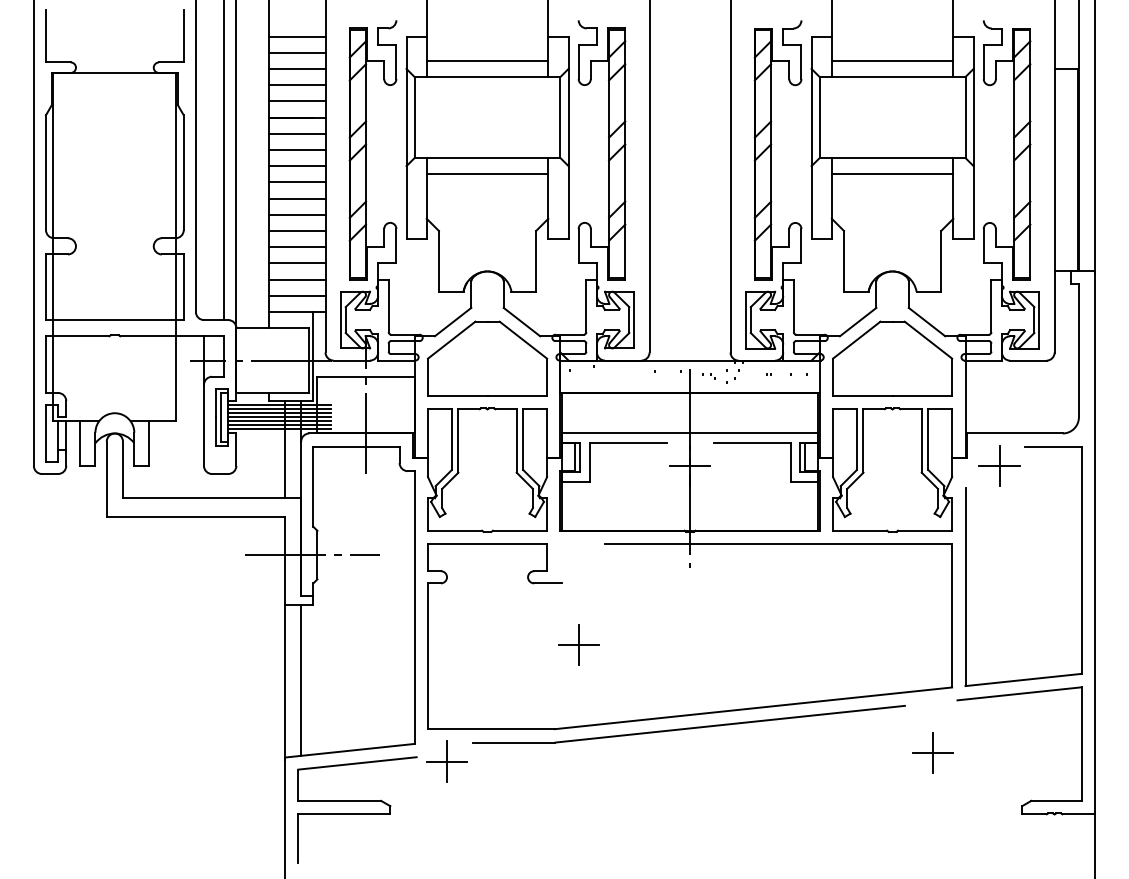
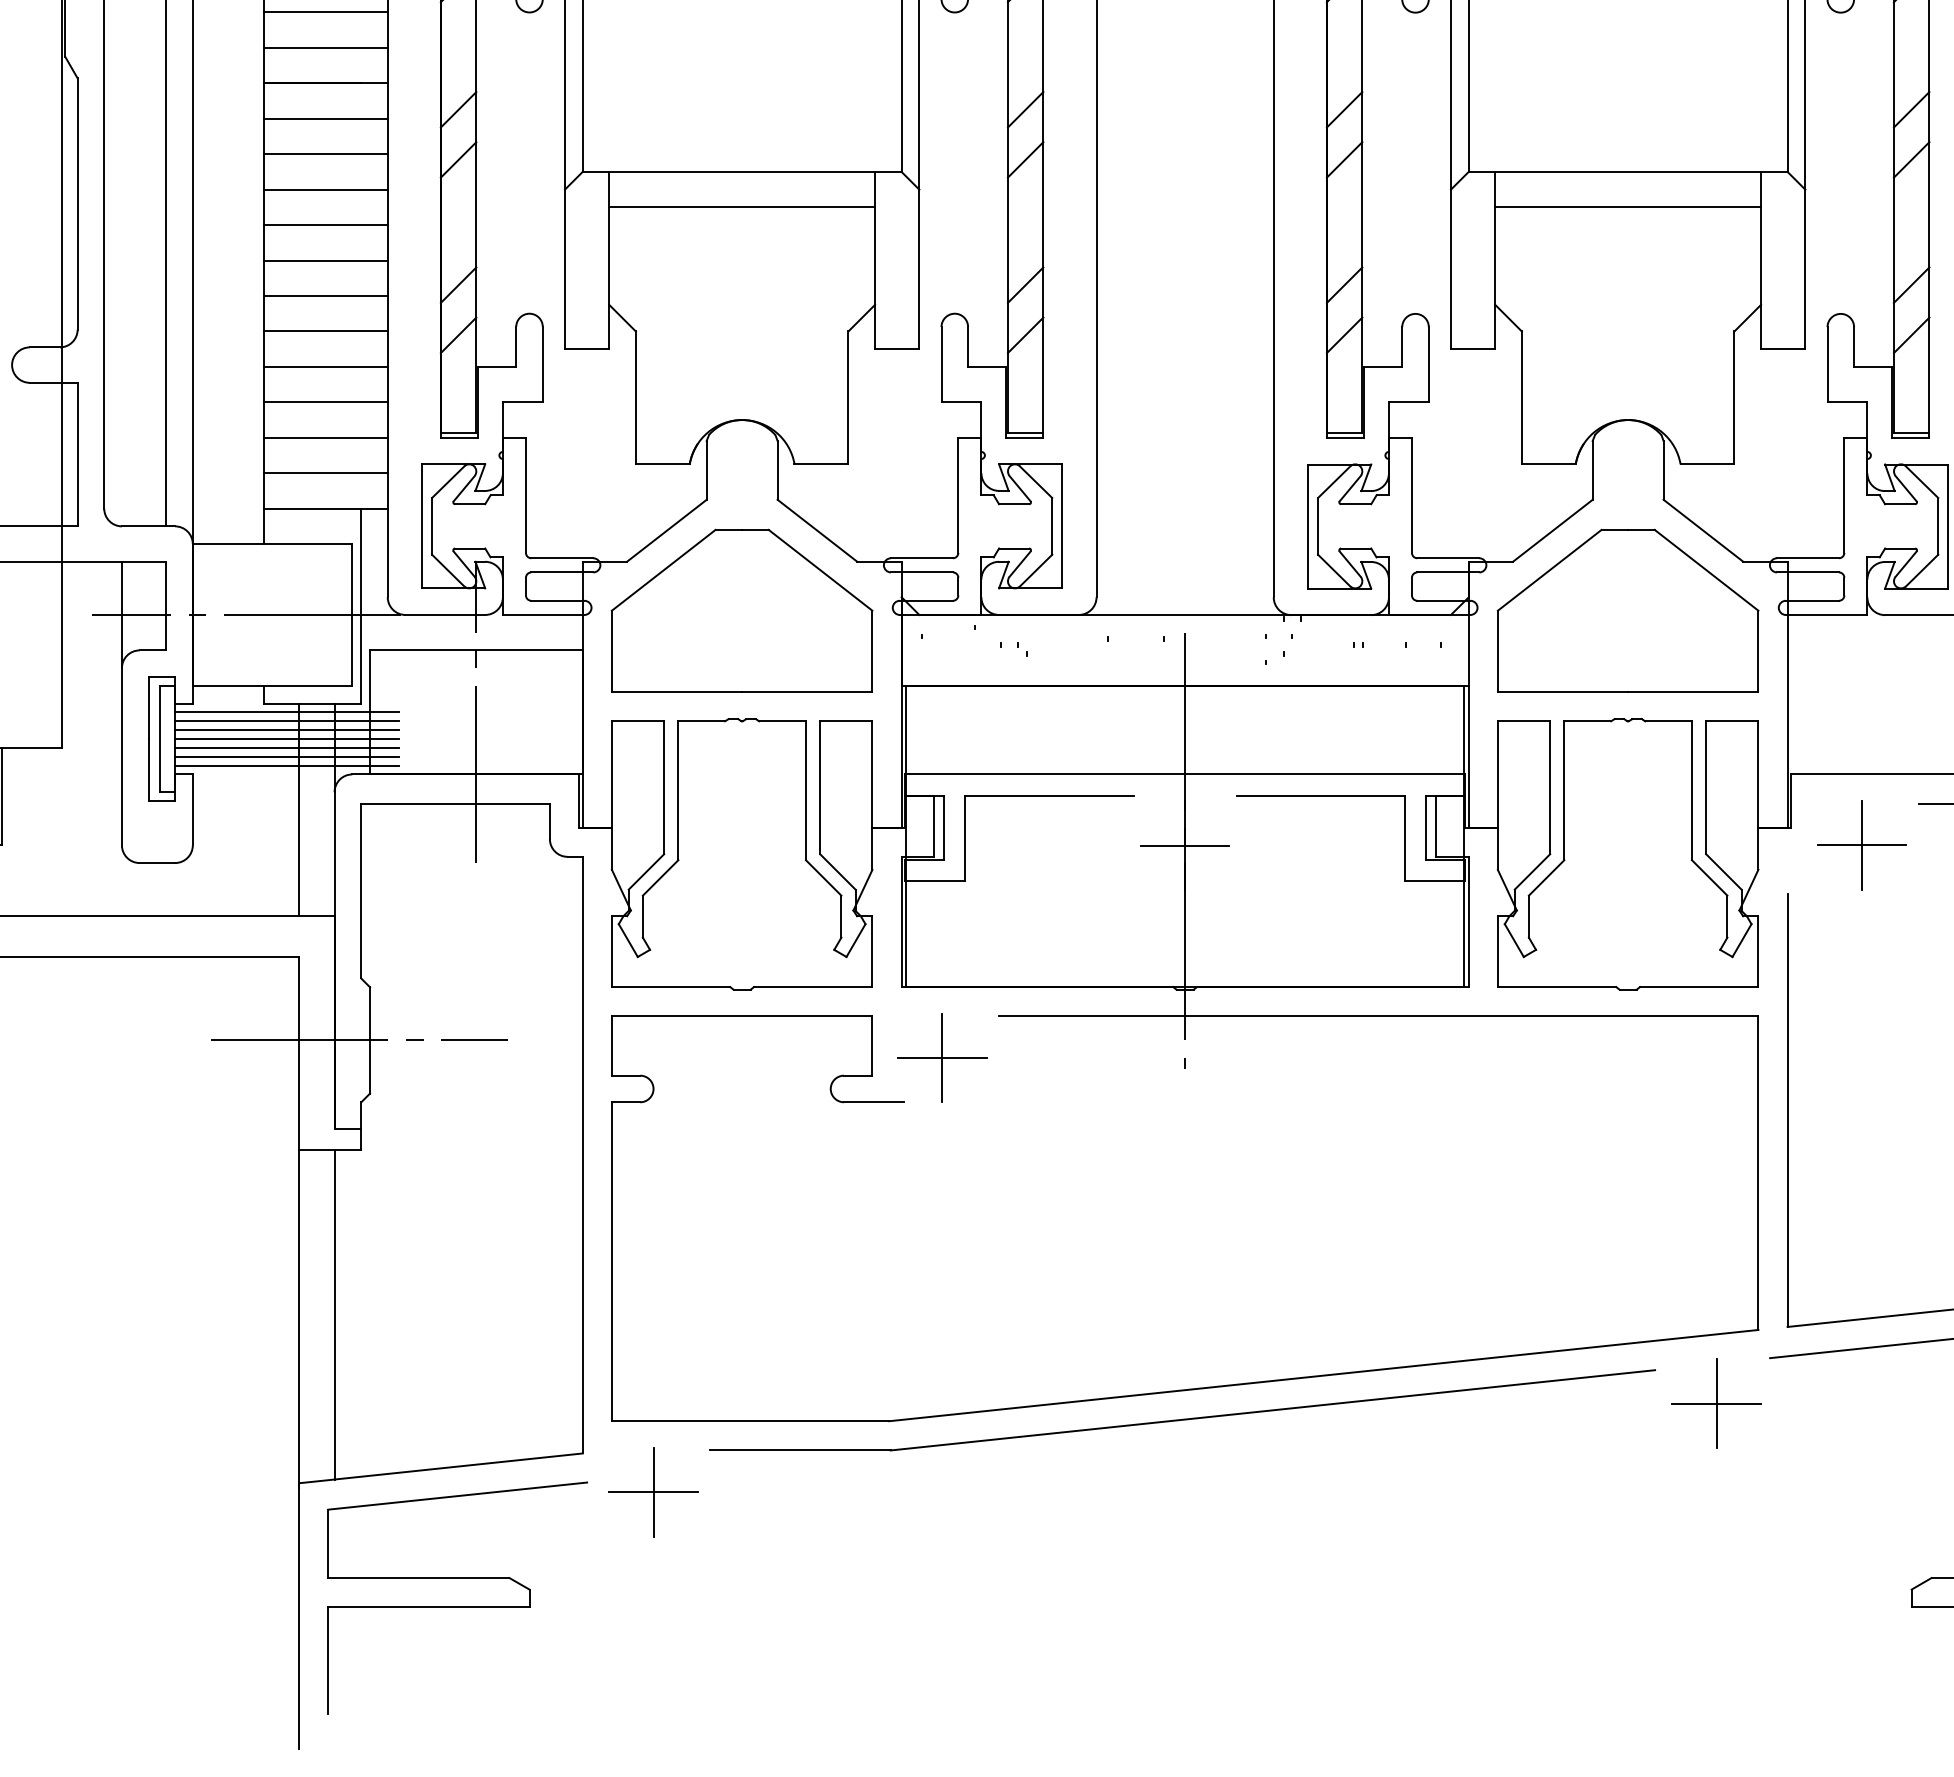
part: (708, 376) -> (1013, 649), moved
part: (578, 644) -> (941, 1056), moved
part: (932, 752) -> (1715, 1402), moved

